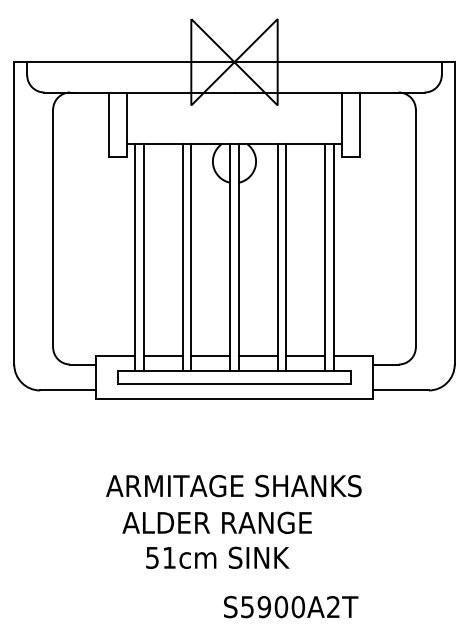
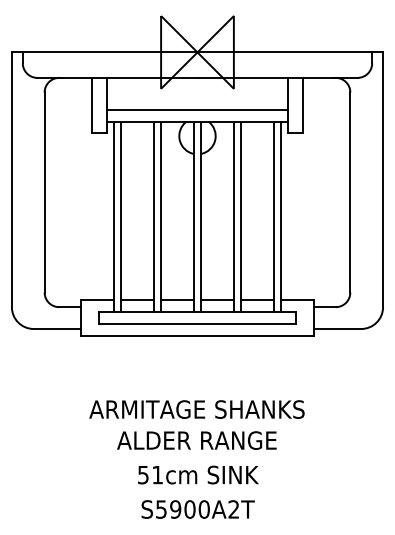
line: (234, 131) -> (197, 110), added
text: (216, 522) -> (196, 440), moved
text: (217, 557) -> (198, 474), moved
text: (290, 607) -> (197, 509), moved

